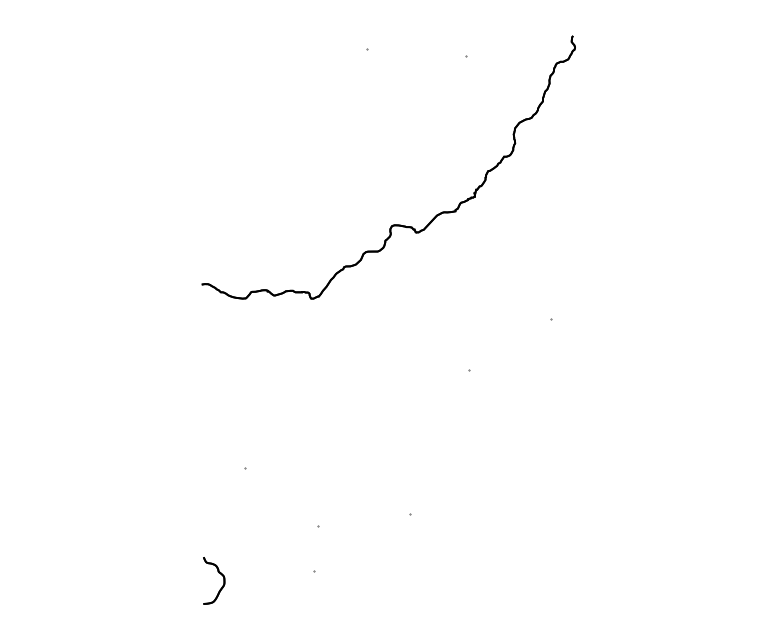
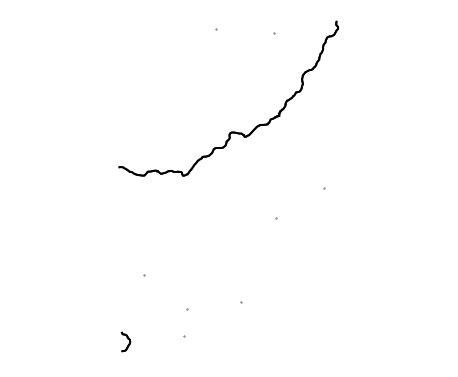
part: (213, 580) -> (125, 341), size x0.7

